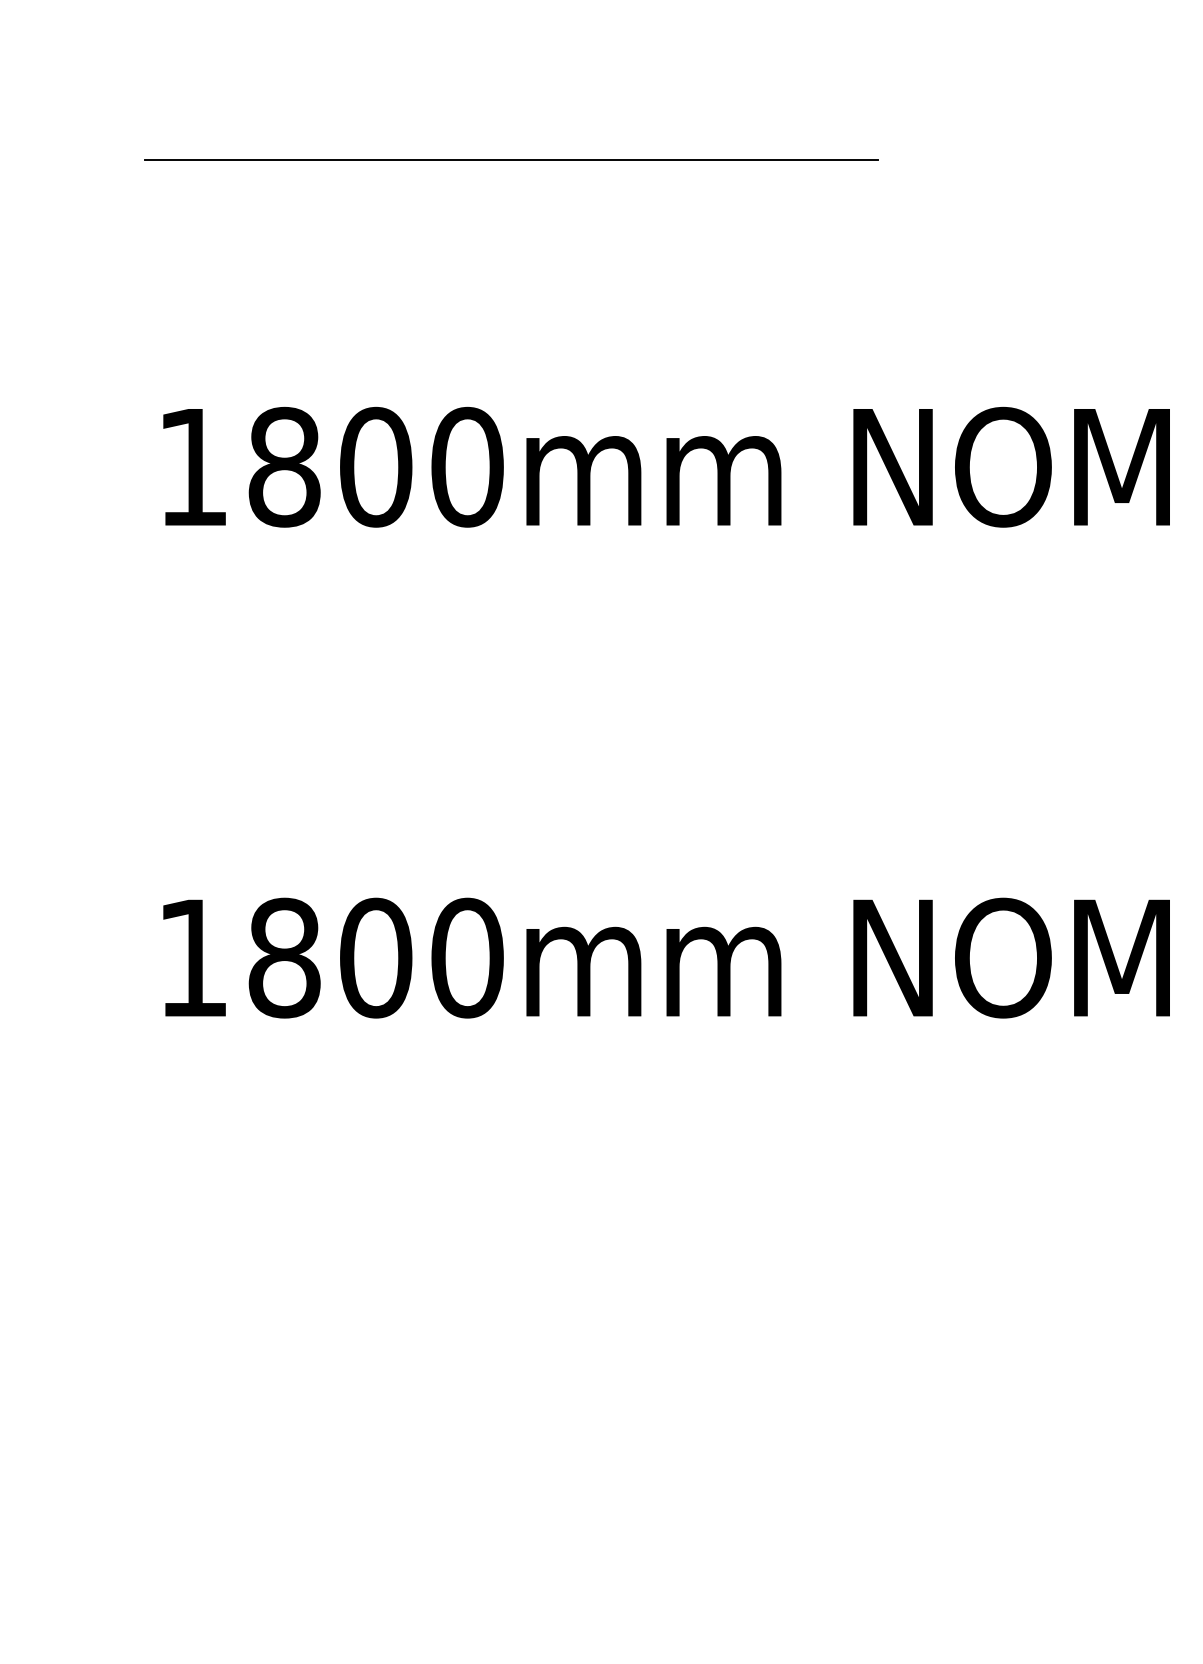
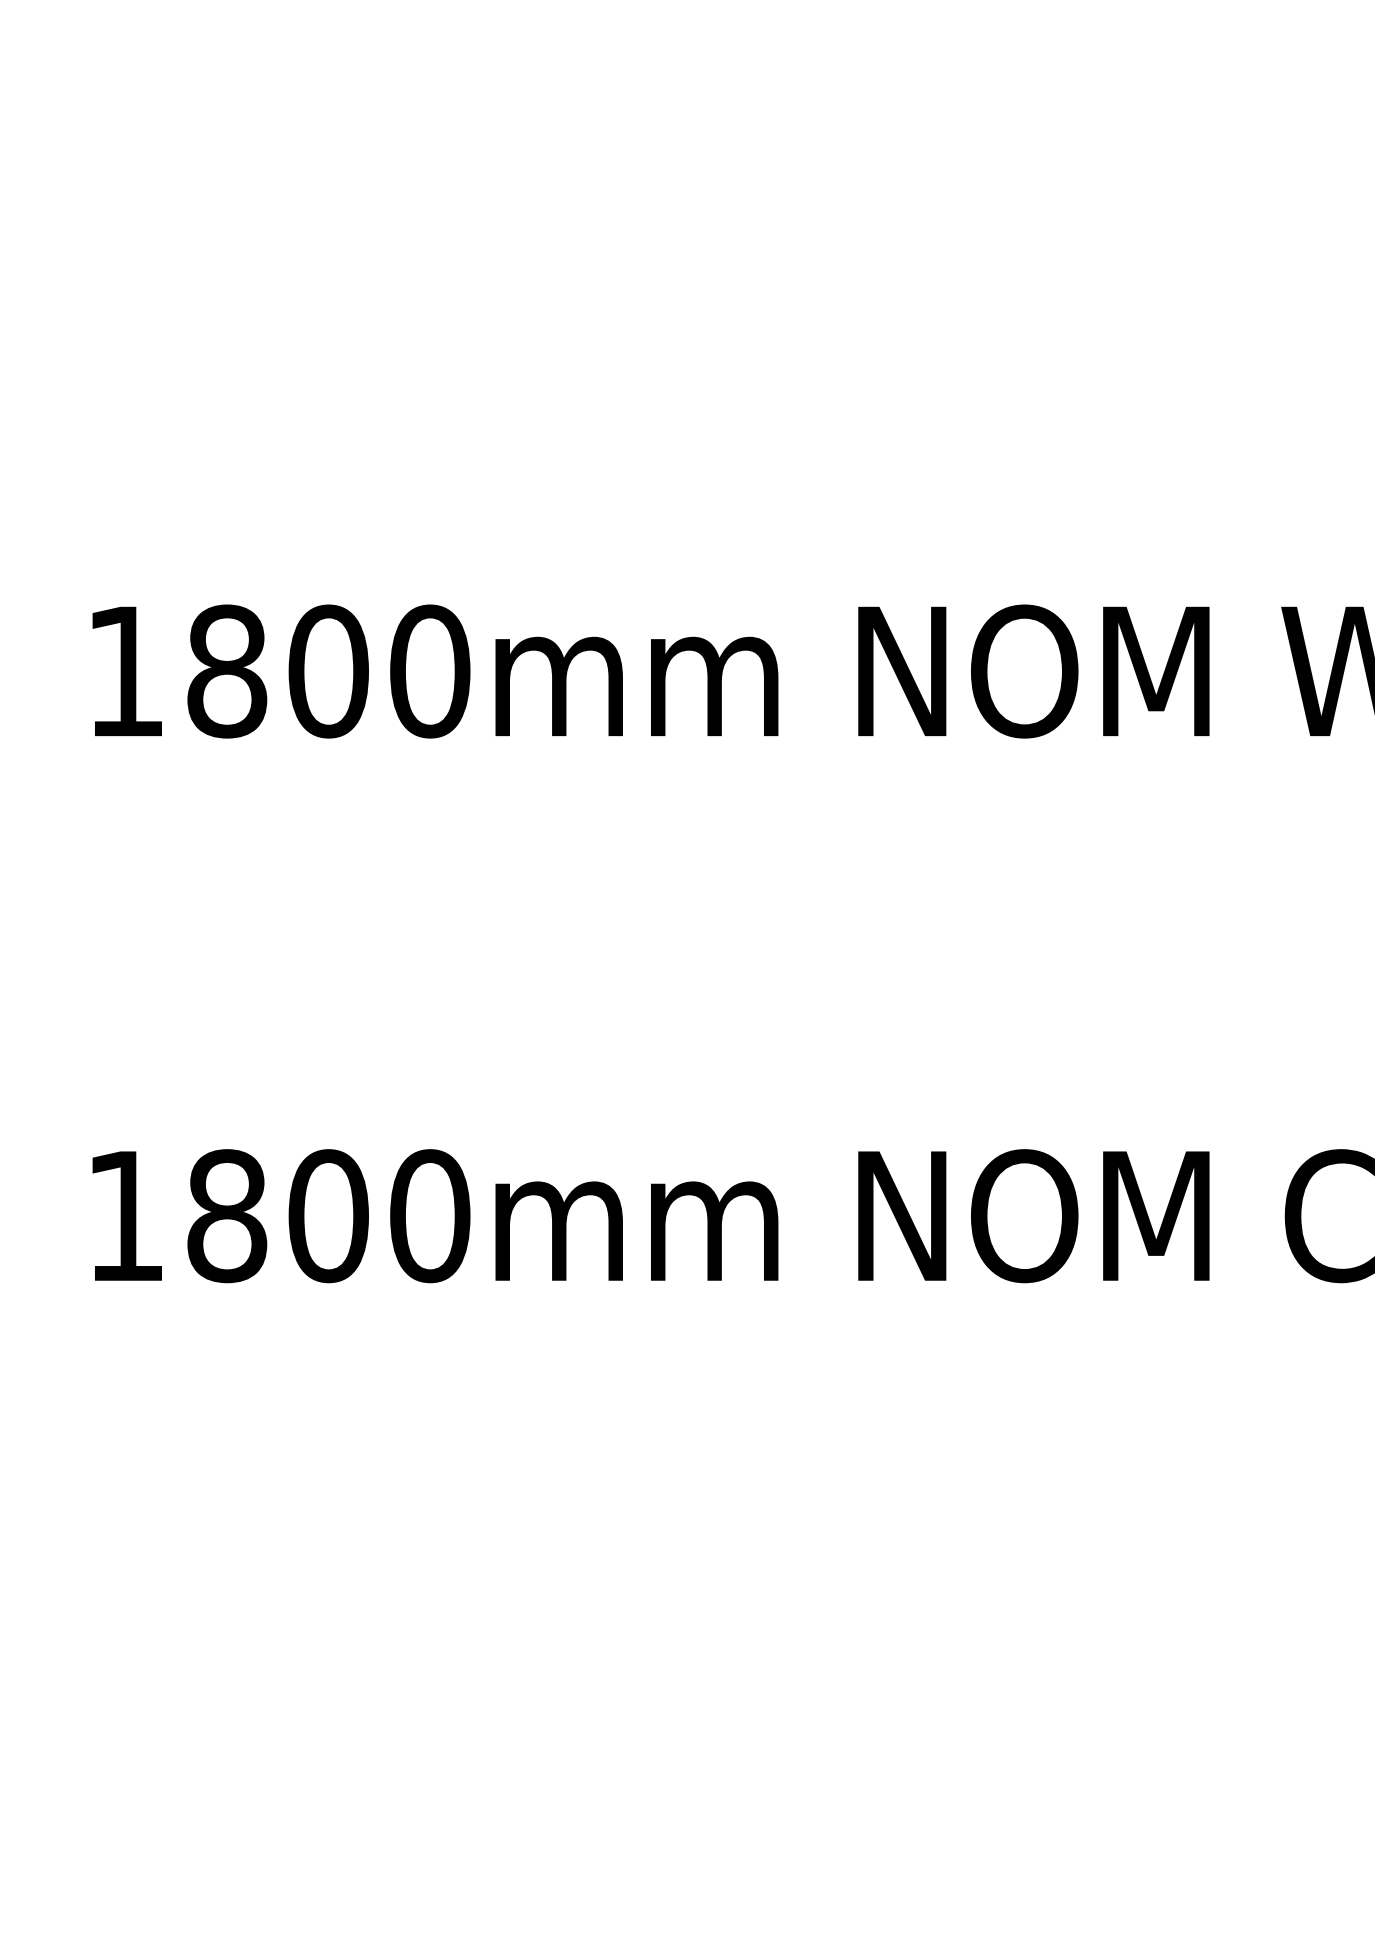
line: (511, 159) -> (478, 330), removed

